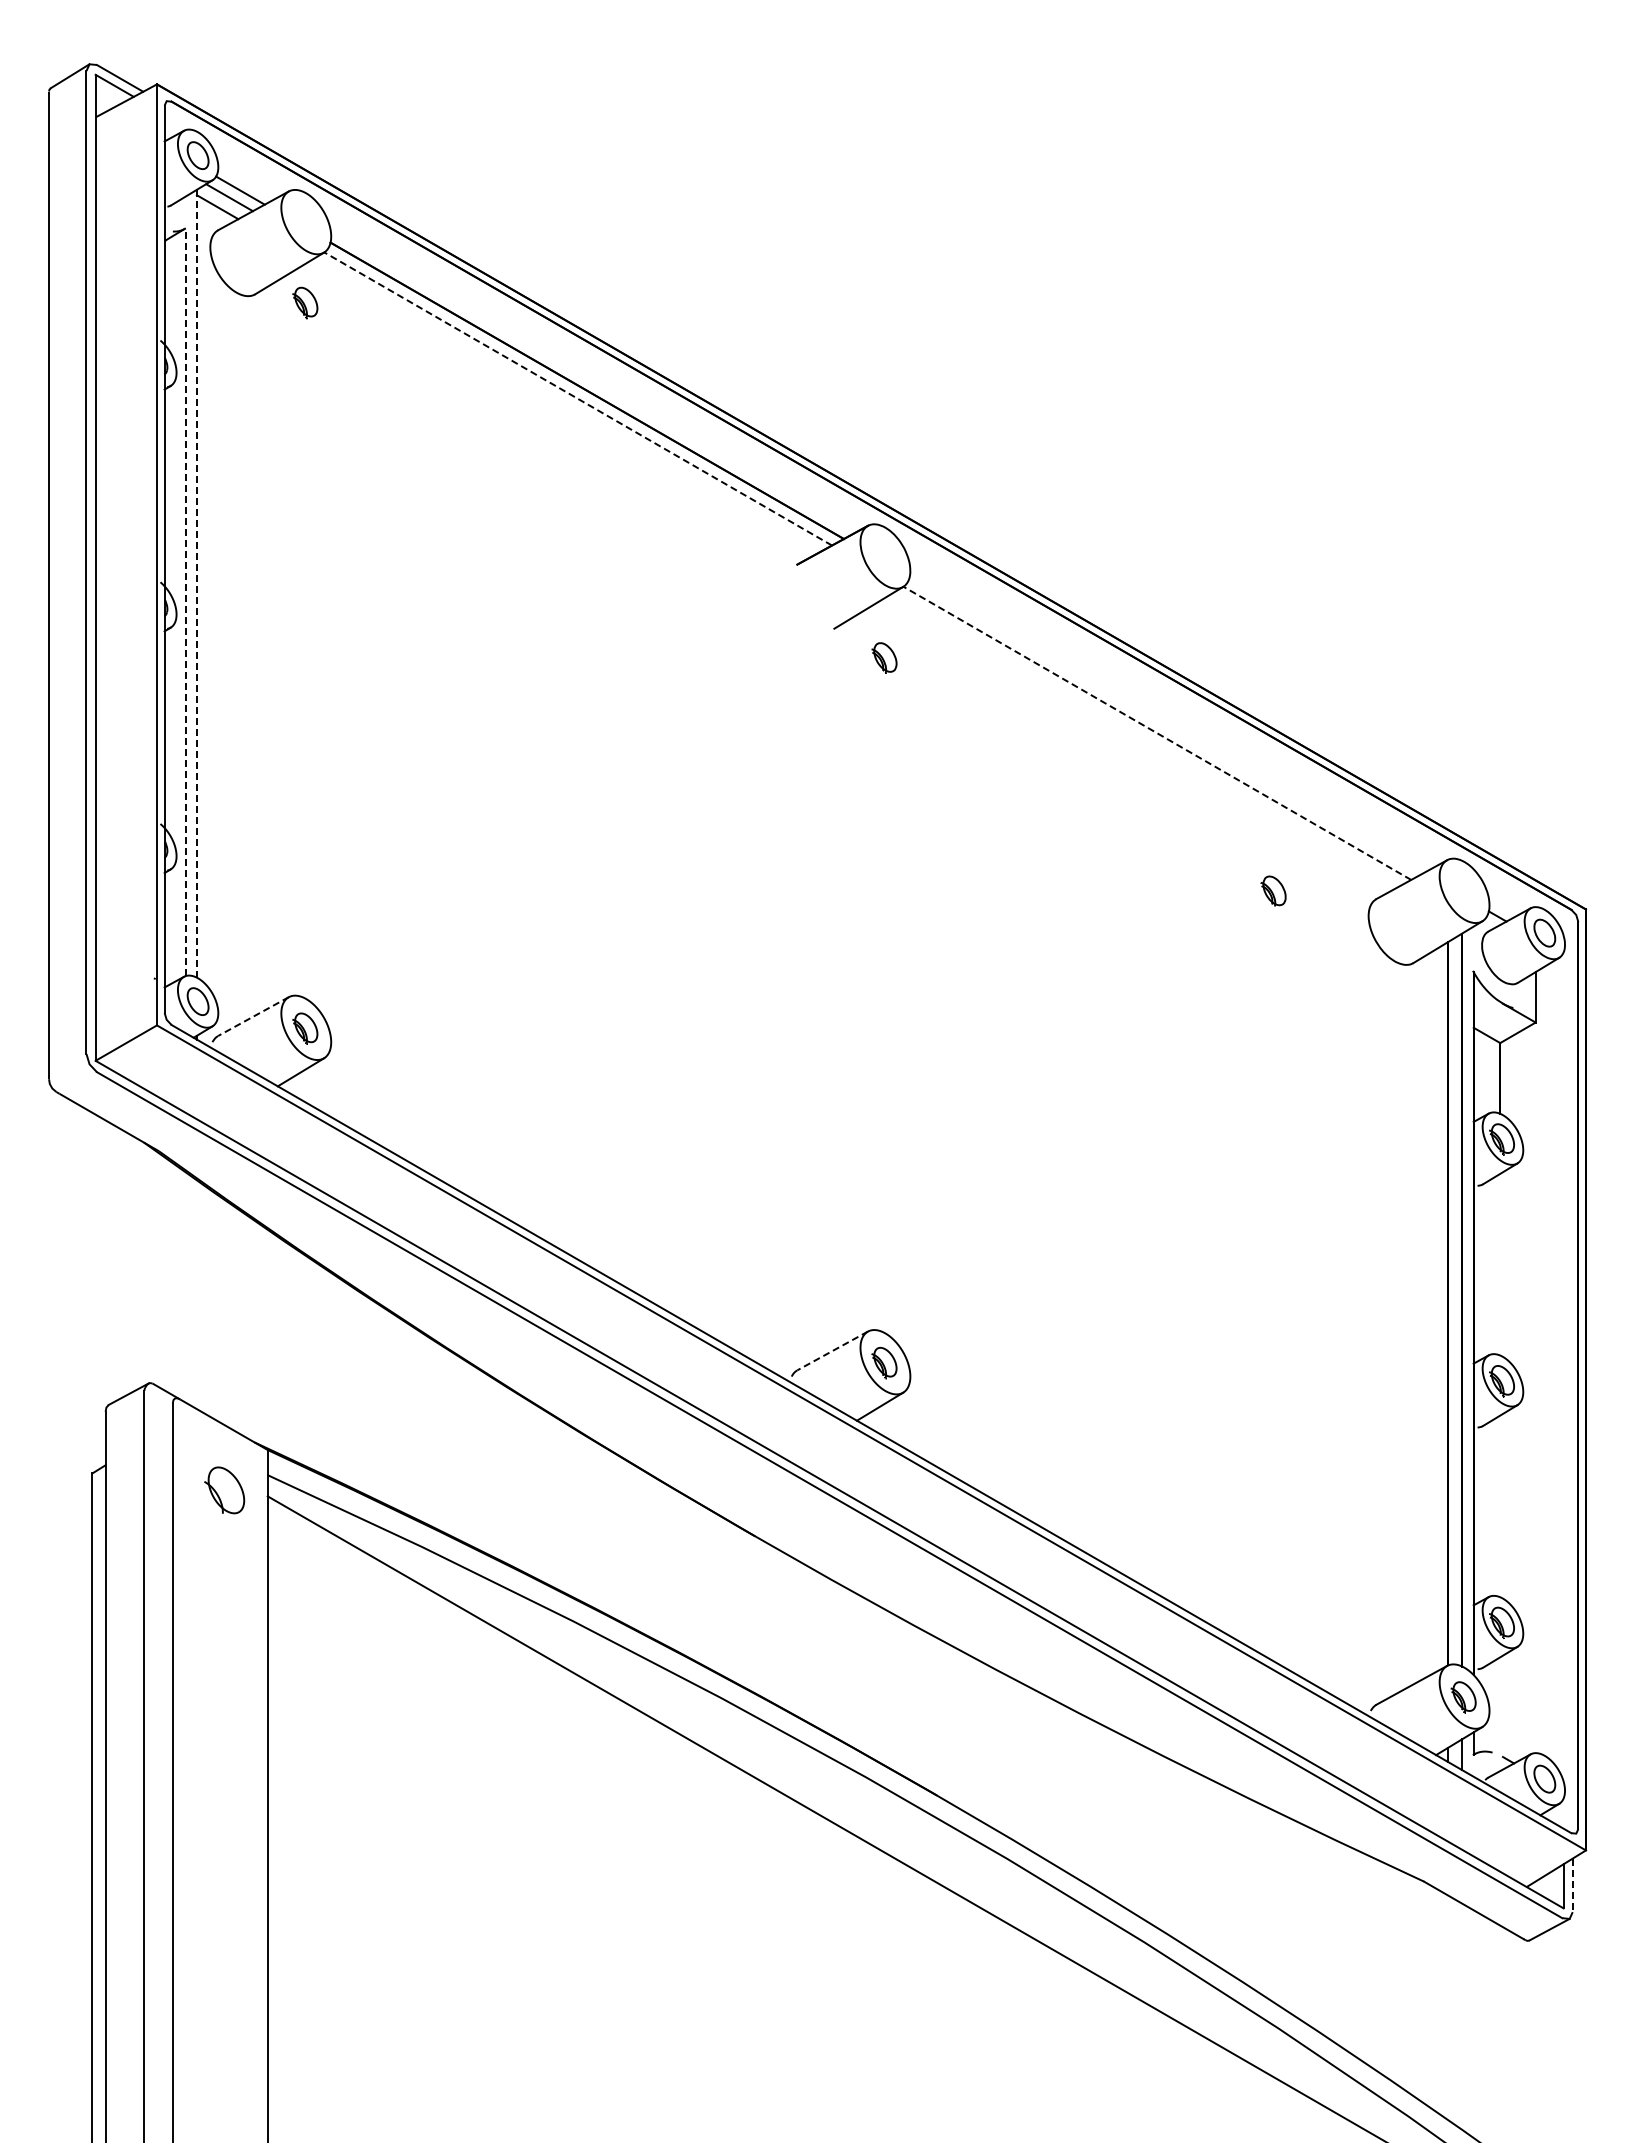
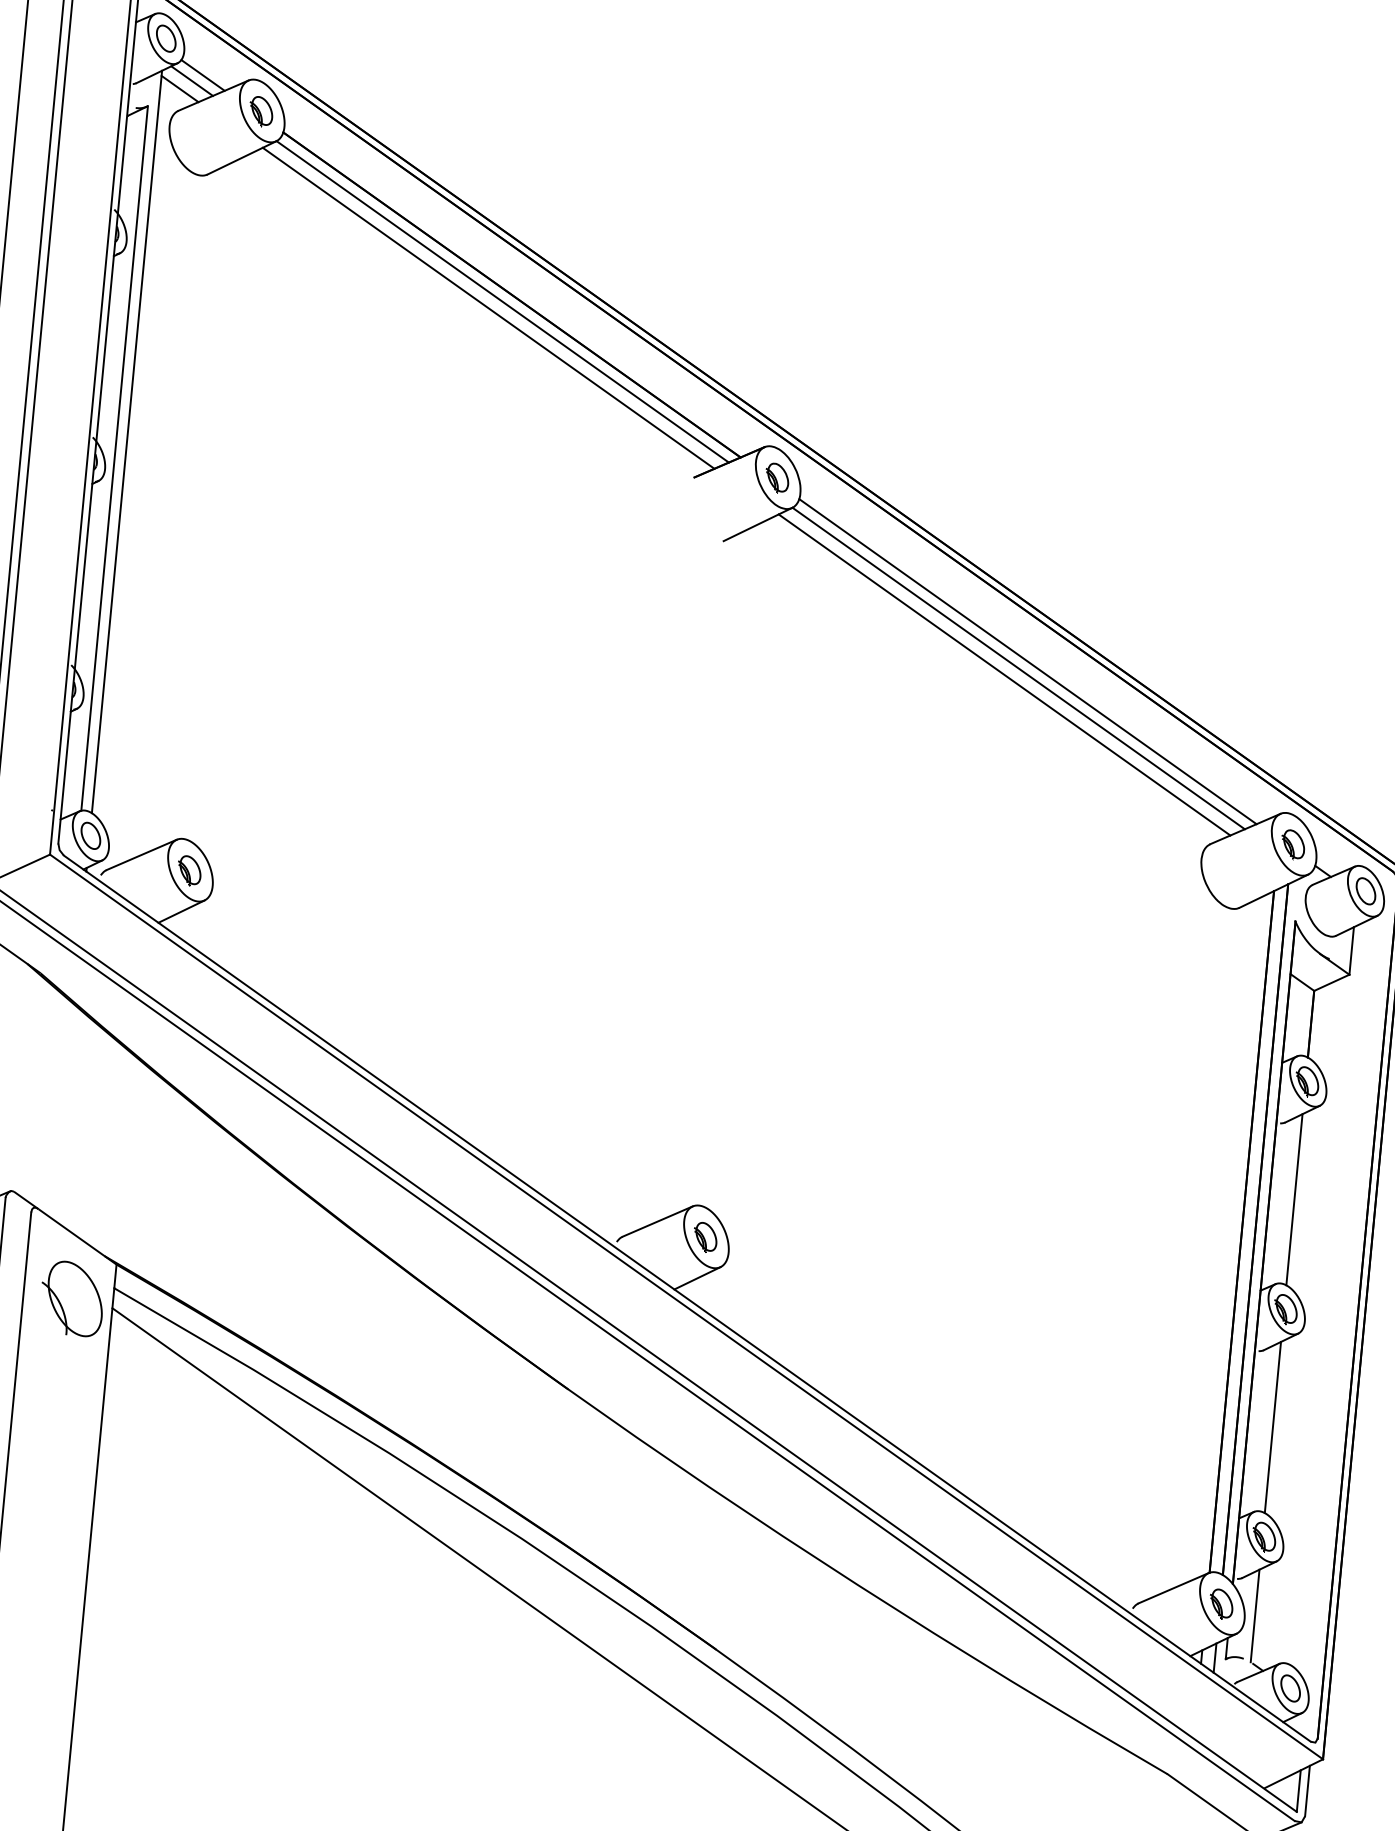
part: (305, 302) -> (261, 111), moved
line: (577, 398) -> (502, 301), dashed -> solid
line: (563, 406) -> (488, 307), added
line: (196, 583) -> (126, 441), dashed -> solid
line: (185, 602) -> (114, 458), dashed -> solid
part: (884, 657) -> (777, 477), moved
line: (1166, 725) -> (1028, 661), added
line: (1156, 733) -> (1017, 668), dashed -> solid
line: (1142, 741) -> (1003, 674), added
part: (1273, 890) -> (1293, 843), moved
line: (253, 1016) -> (141, 854), dashed -> solid
line: (1500, 1264) -> (1294, 1199), added
line: (832, 1351) -> (657, 1222), dashed -> solid
part: (224, 1490) -> (72, 1298), size x1.67
line: (1500, 1506) -> (1273, 1427), added
line: (1500, 1706) -> (1255, 1616), added
line: (1572, 1885) -> (1307, 1791), dashed -> solid

